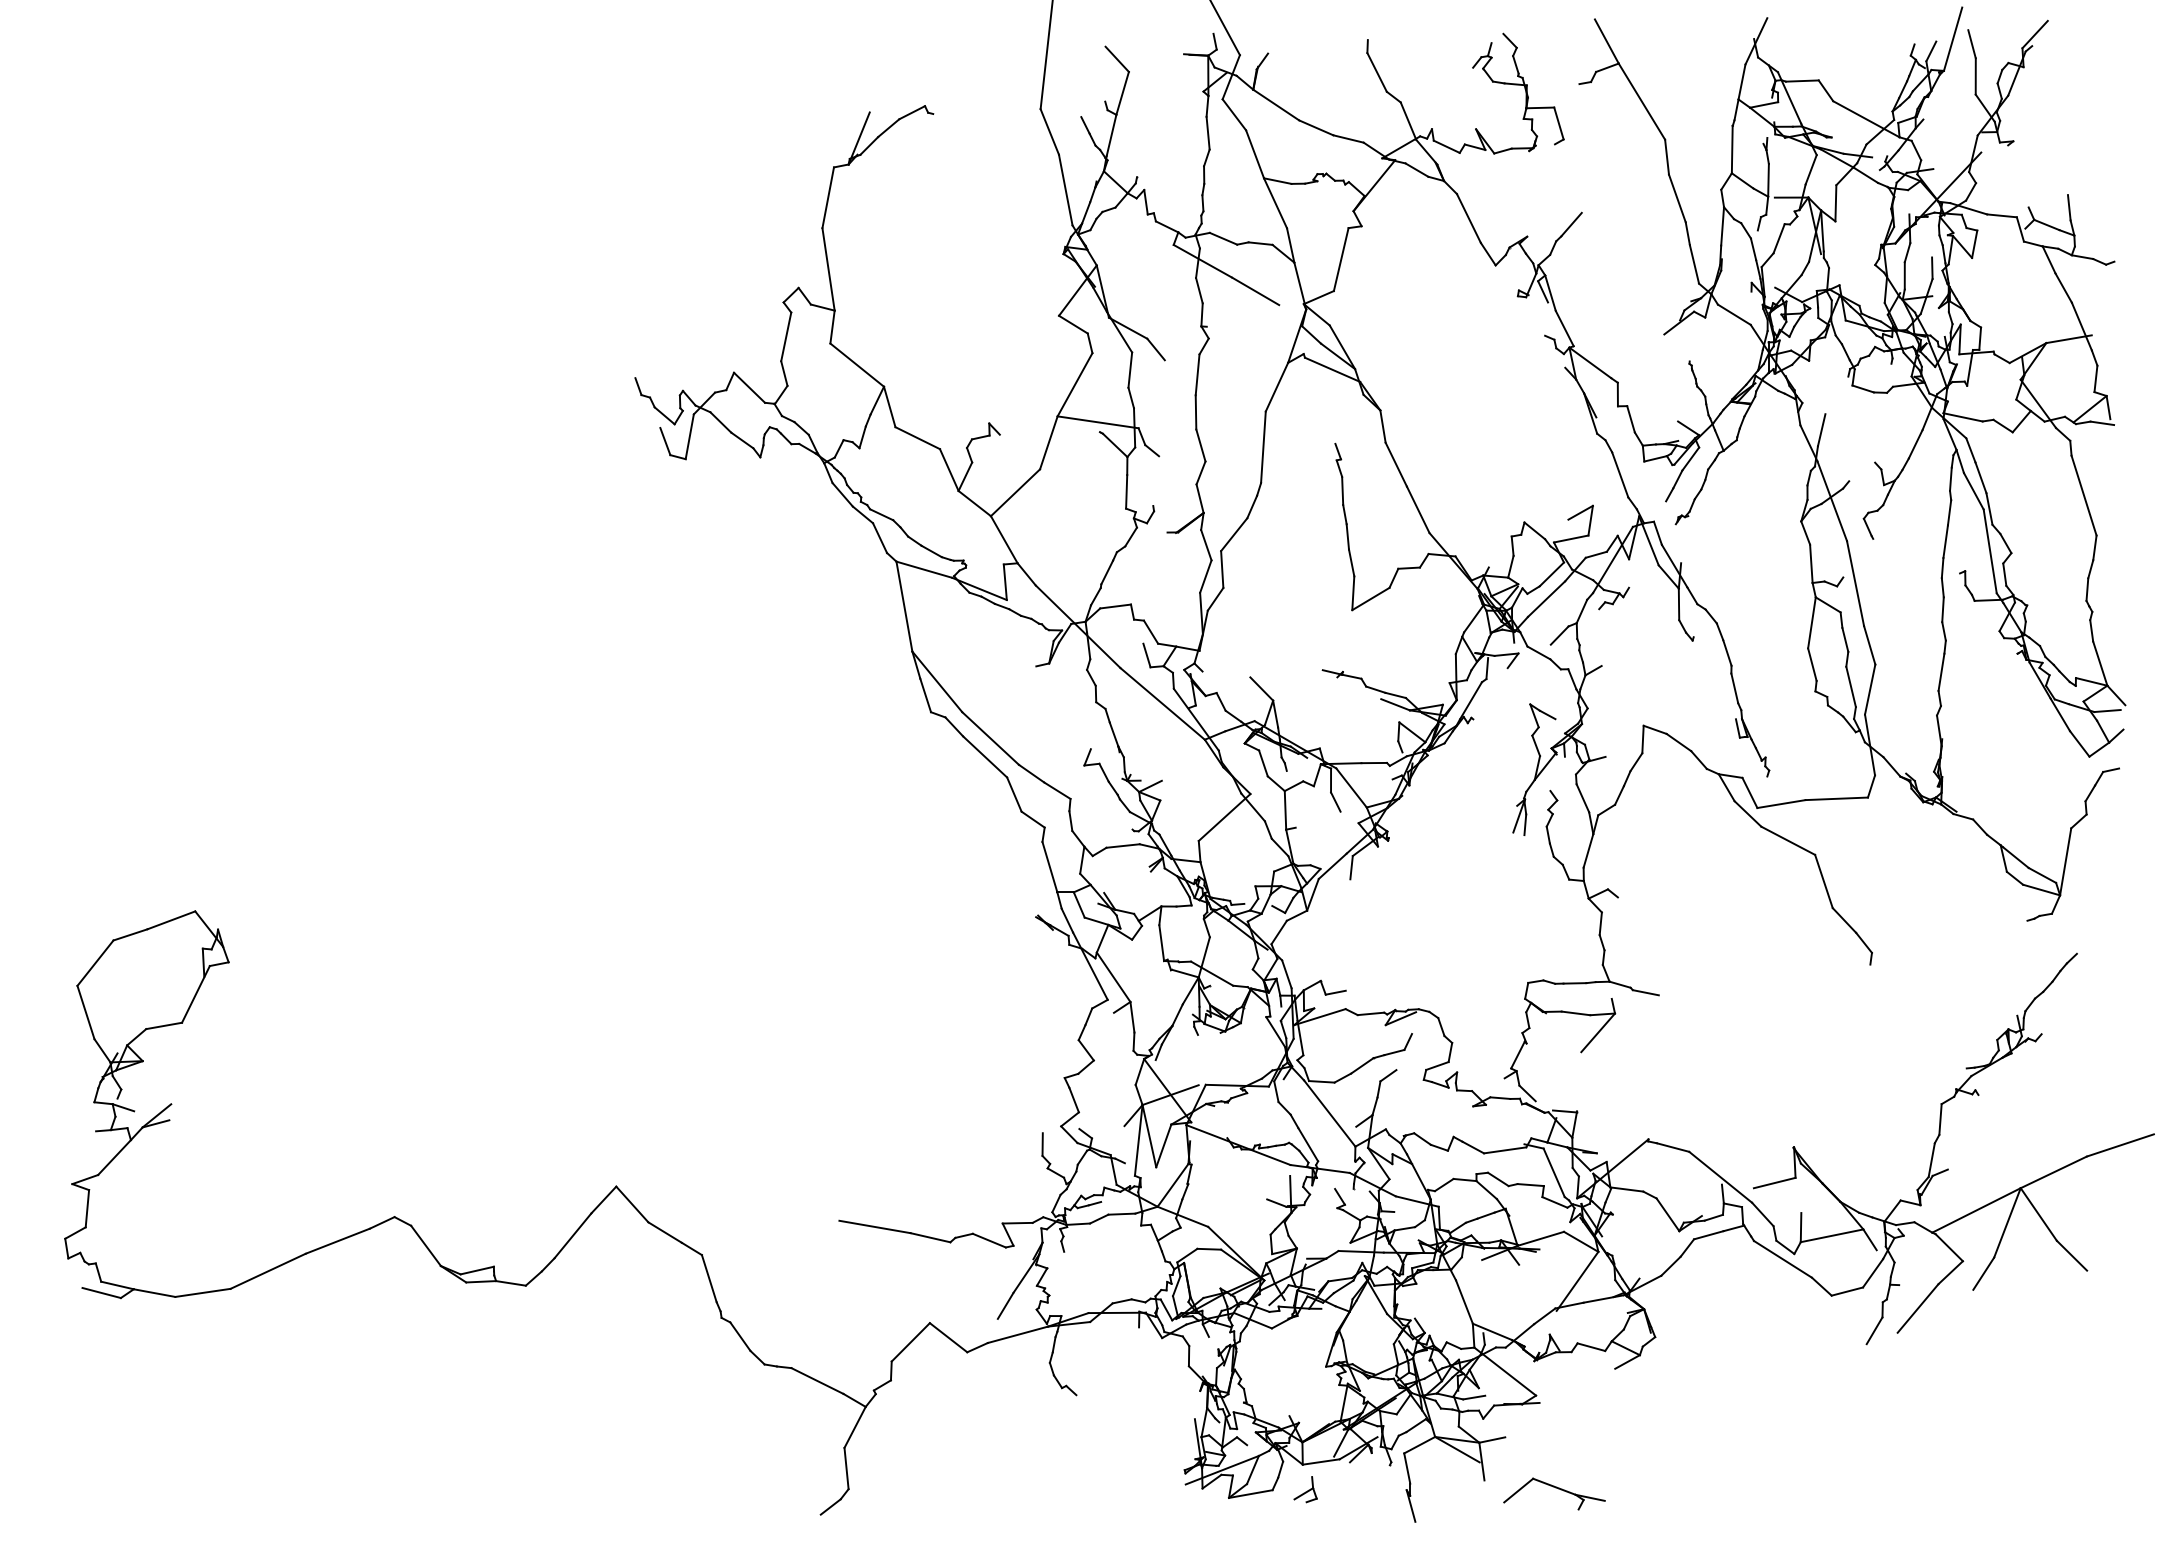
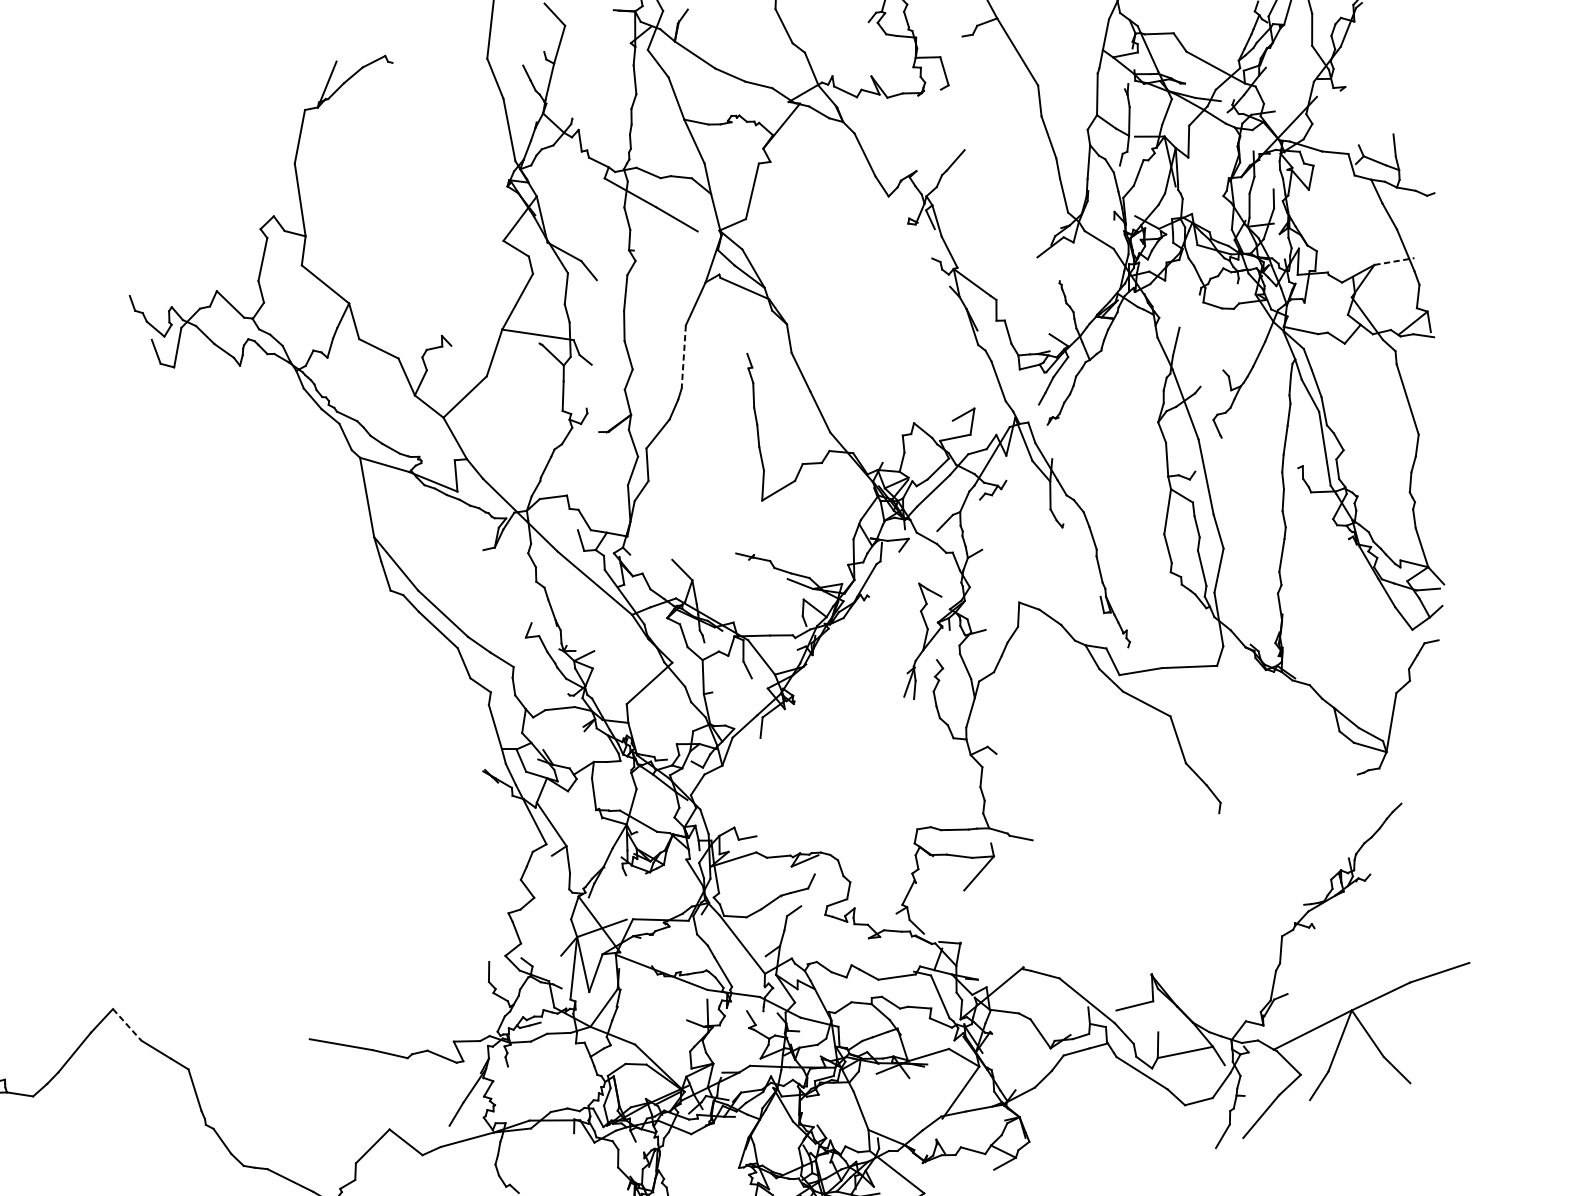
line: (2069, 339) -> (1394, 261), solid -> dashed
line: (1263, 447) -> (683, 357), solid -> dashed
line: (632, 1204) -> (127, 1024), solid -> dashed

